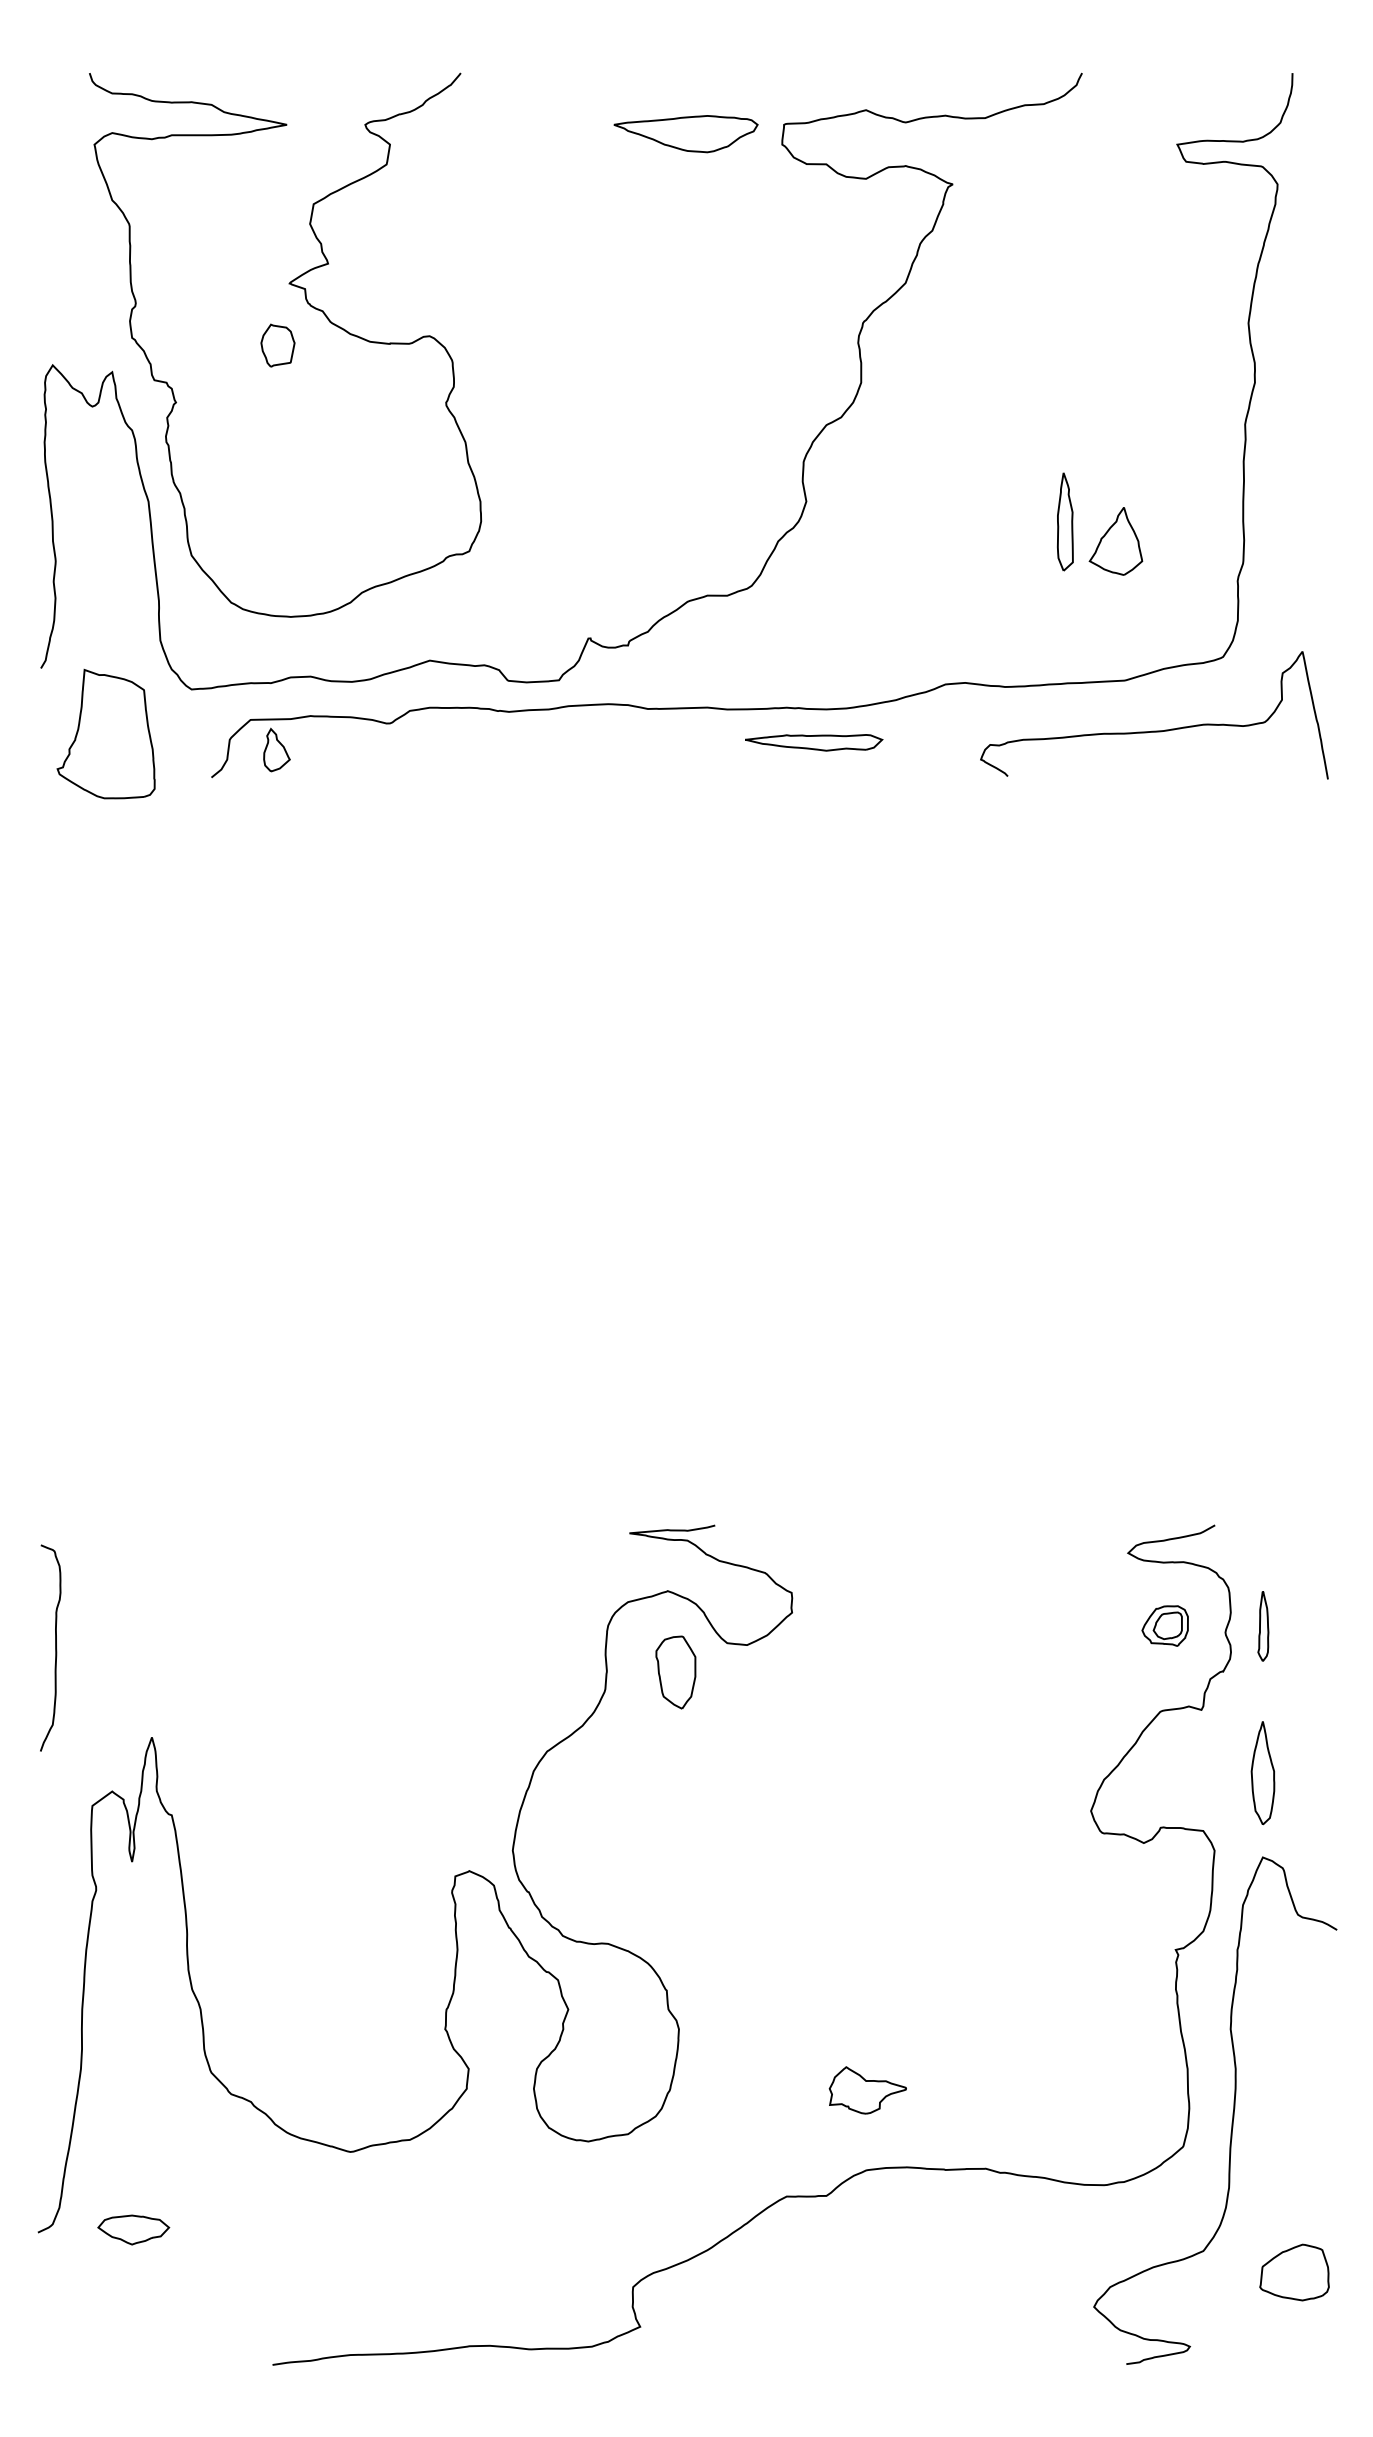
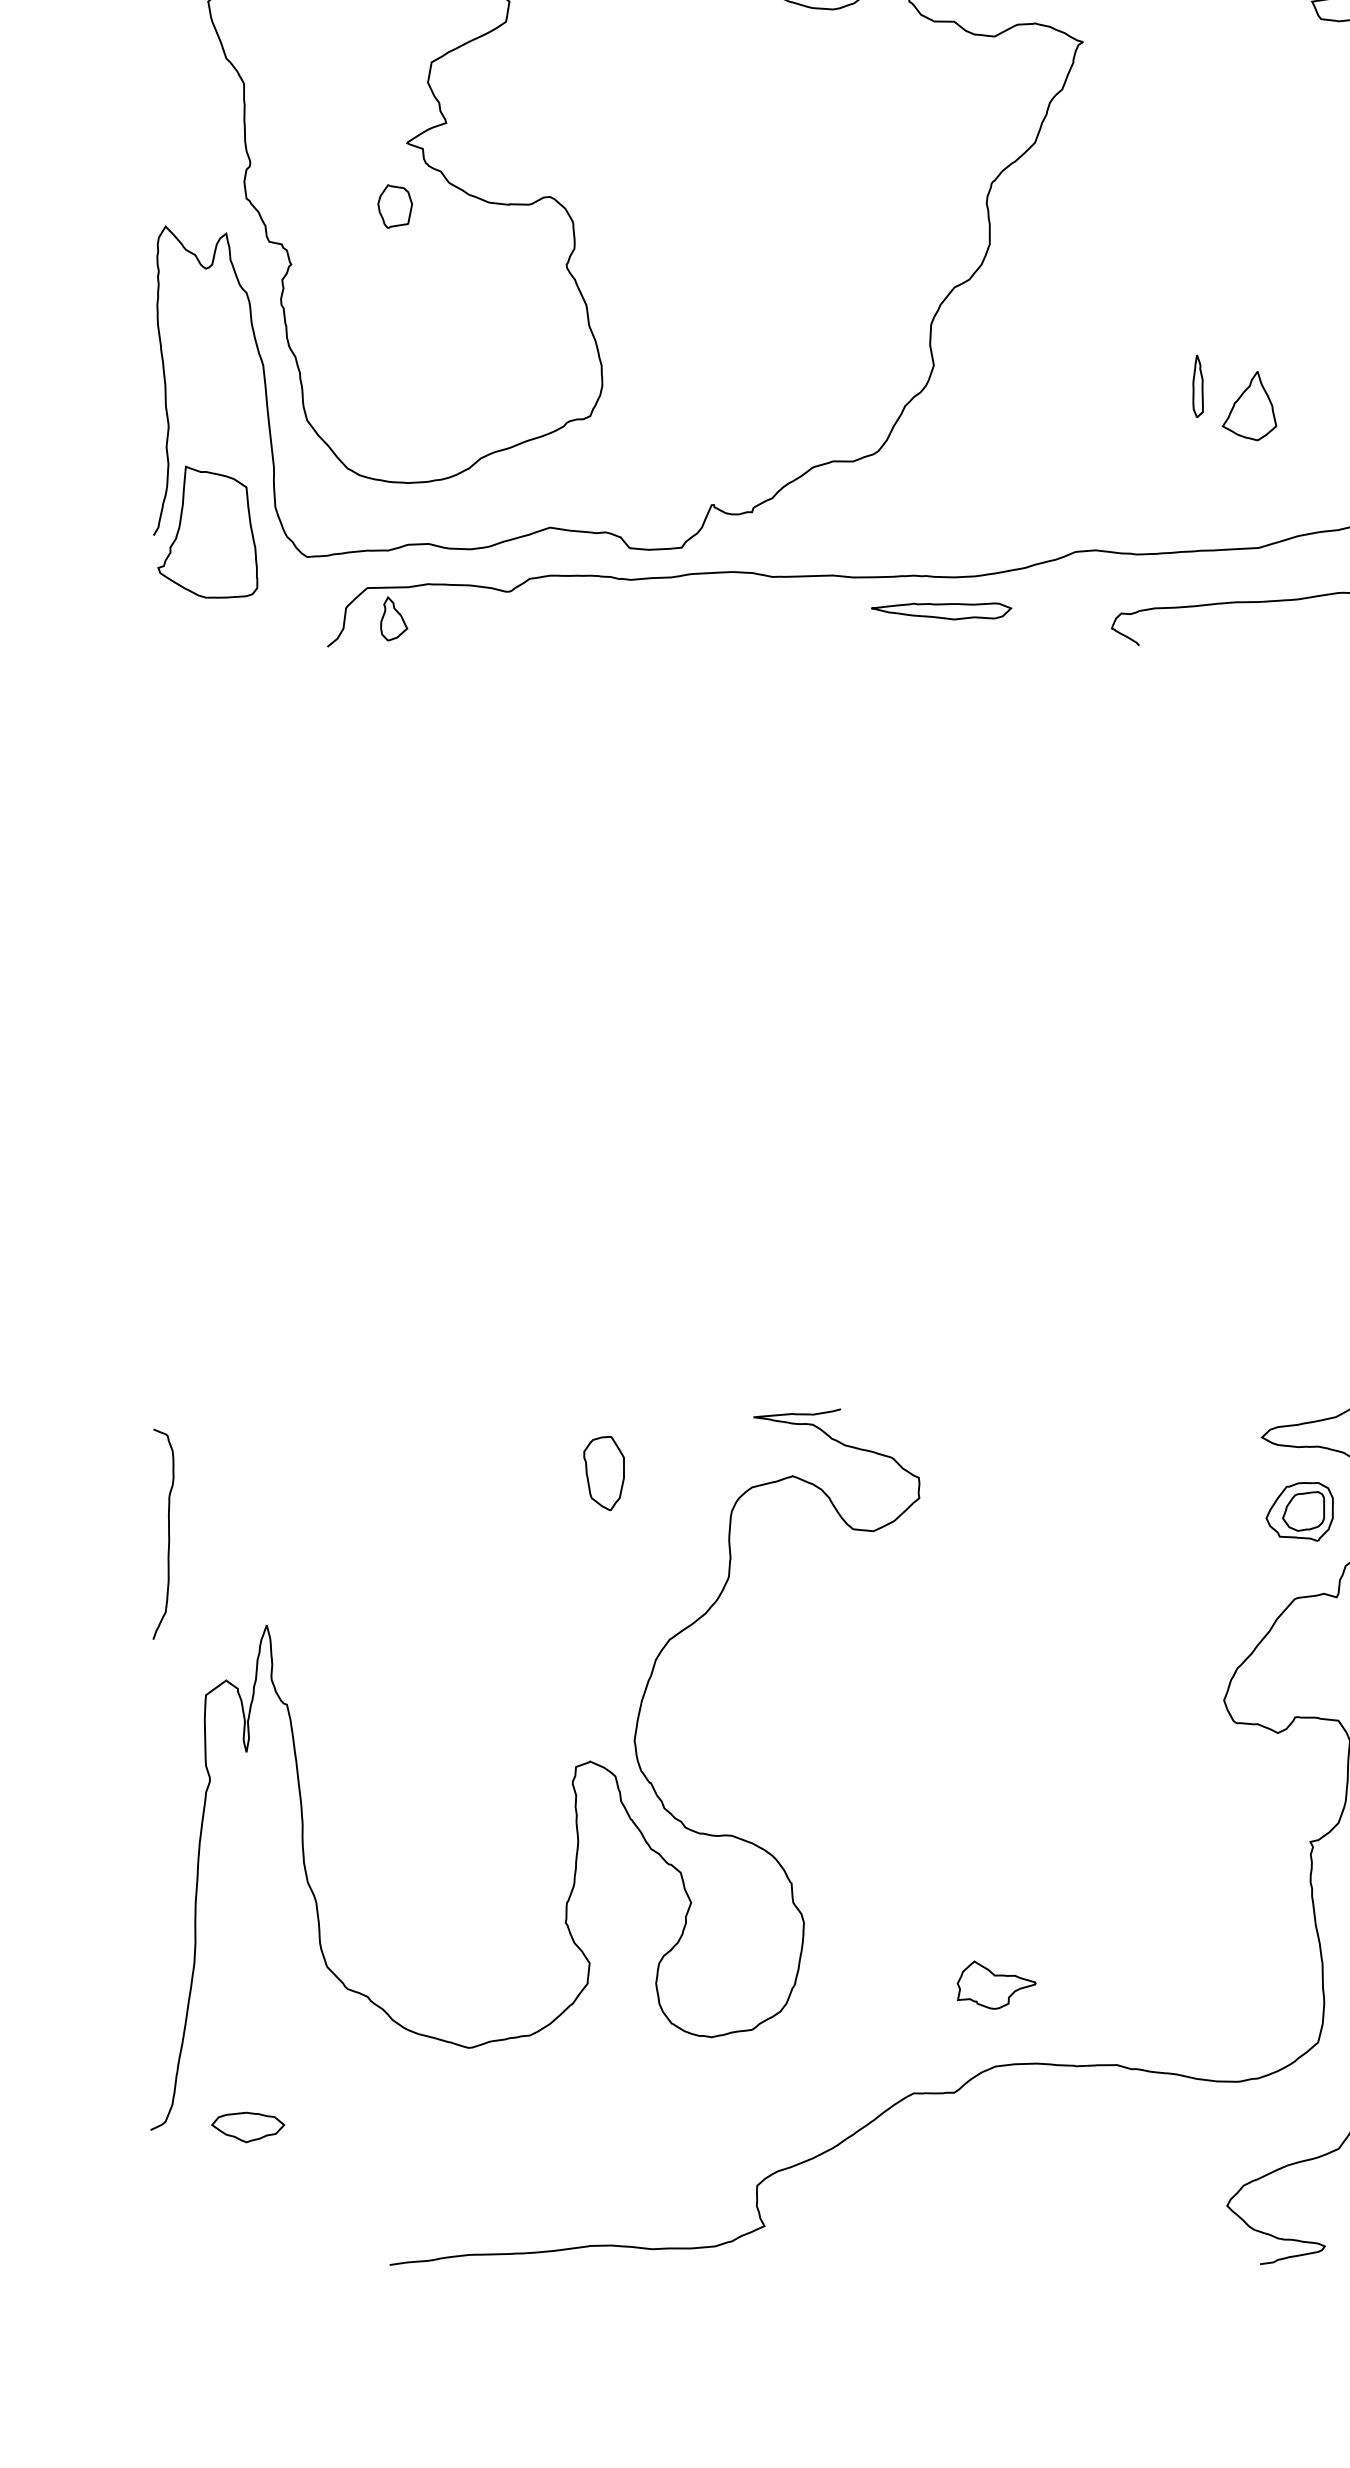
part: (1065, 521) -> (1198, 385), size x0.62
part: (105, 733) -> (207, 531), moved
part: (1164, 1625) -> (1298, 1511), size x1.43
part: (675, 1672) -> (603, 1473), moved

